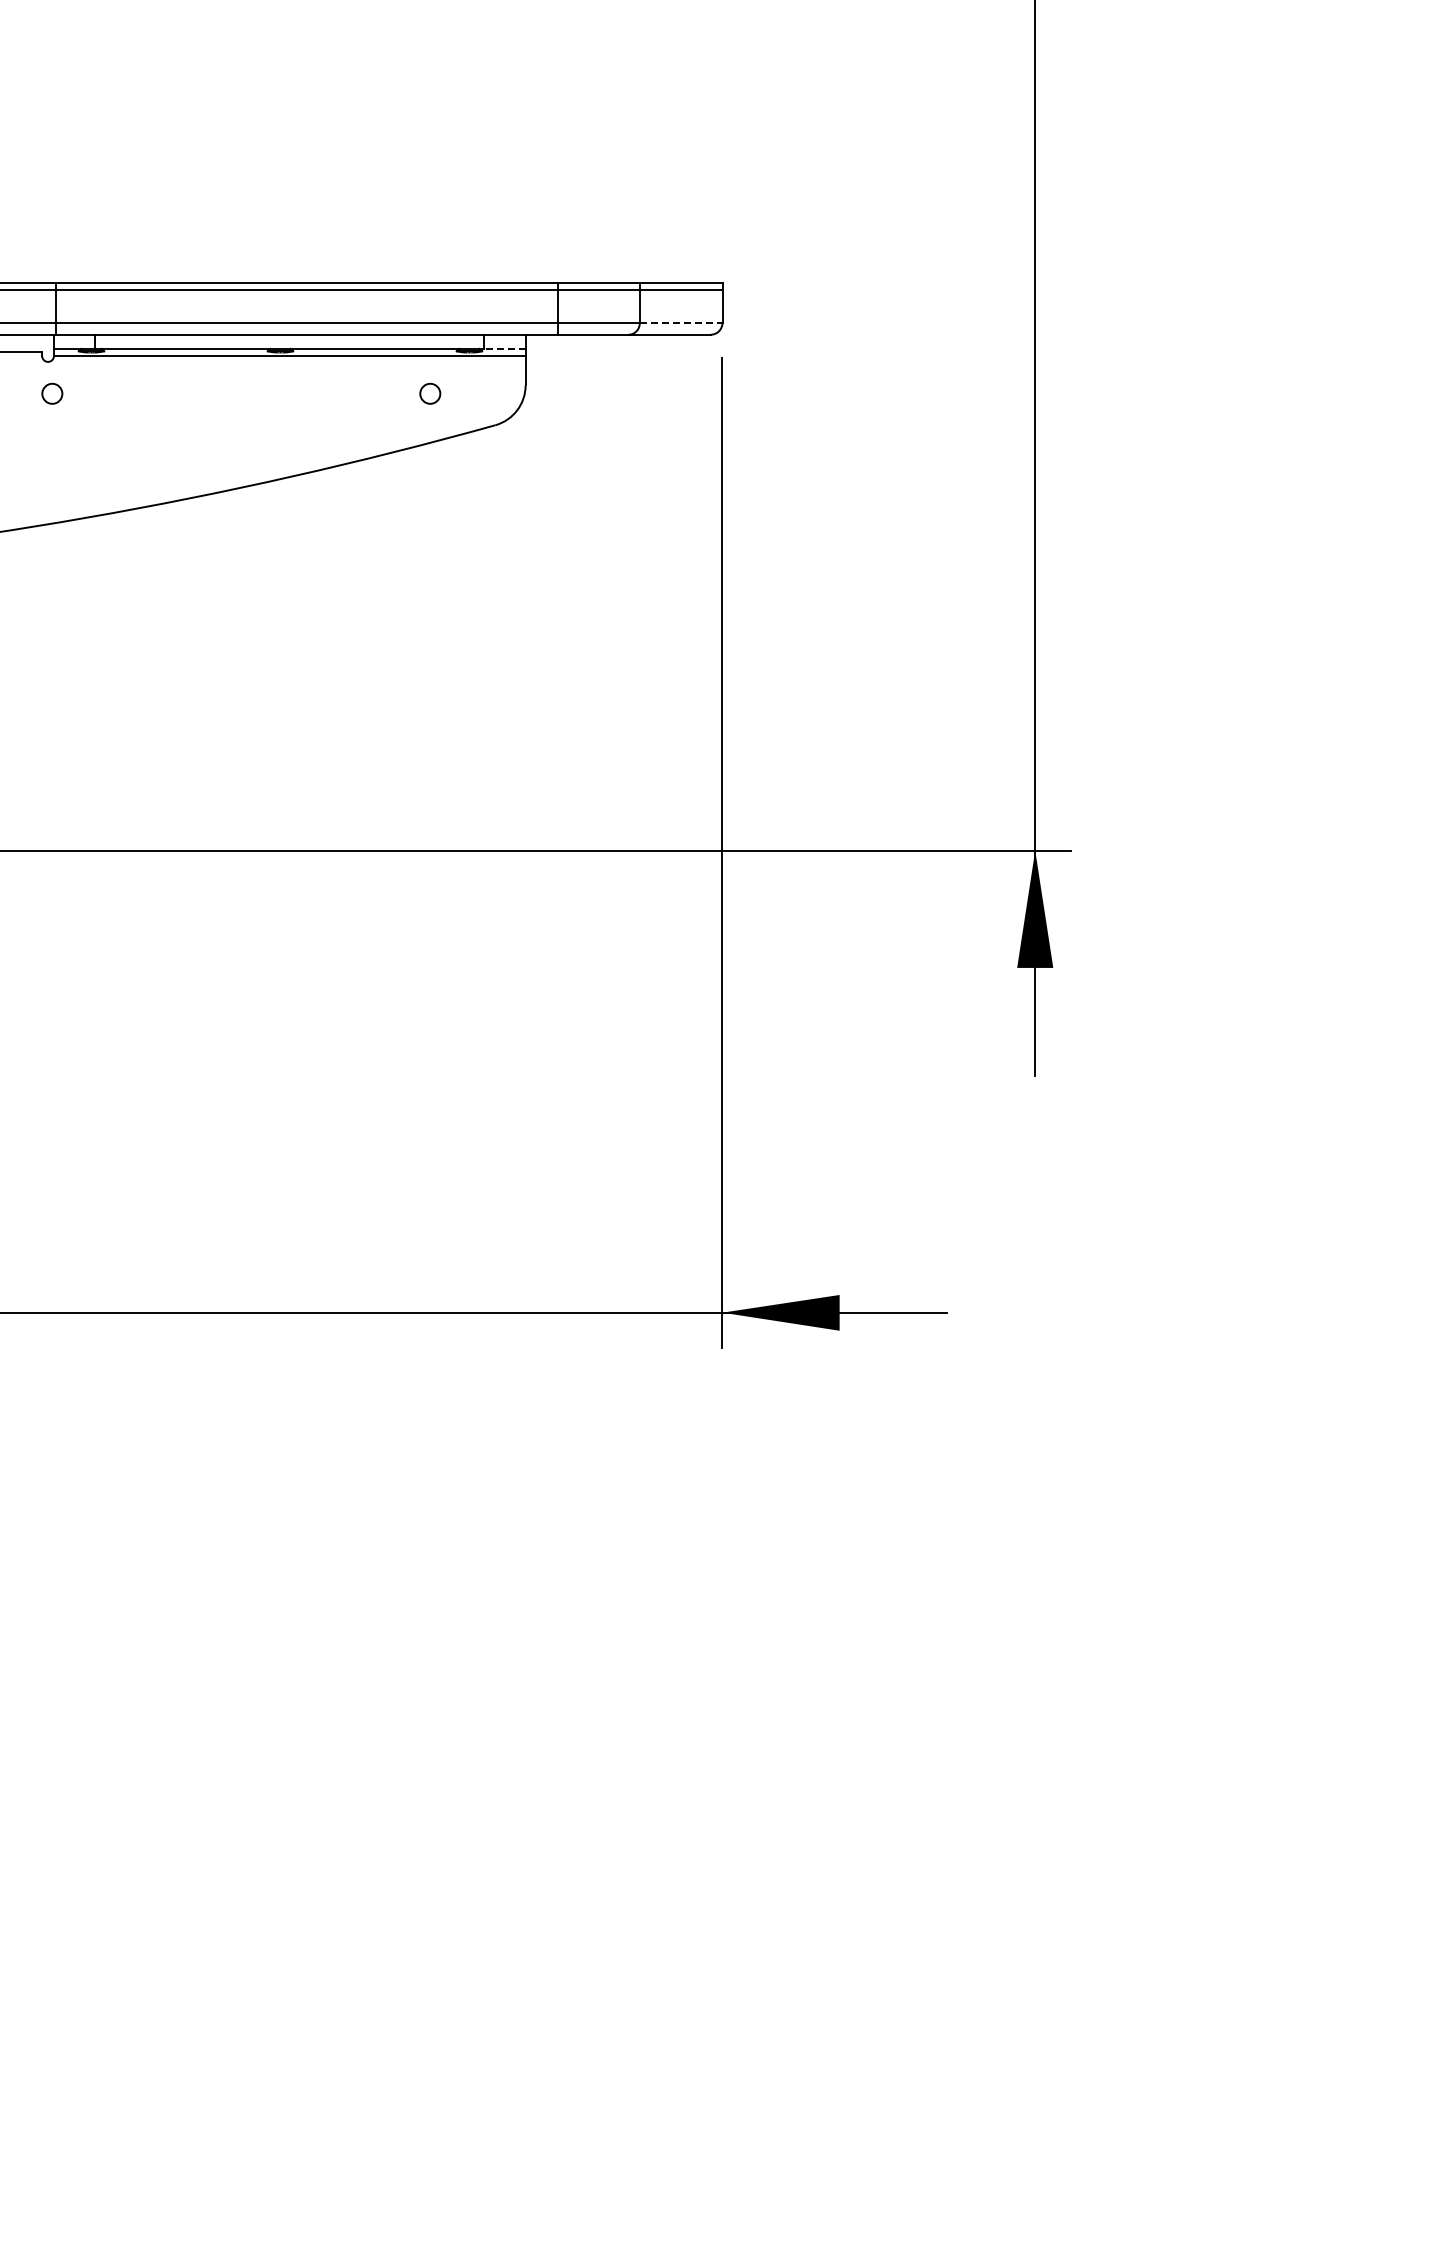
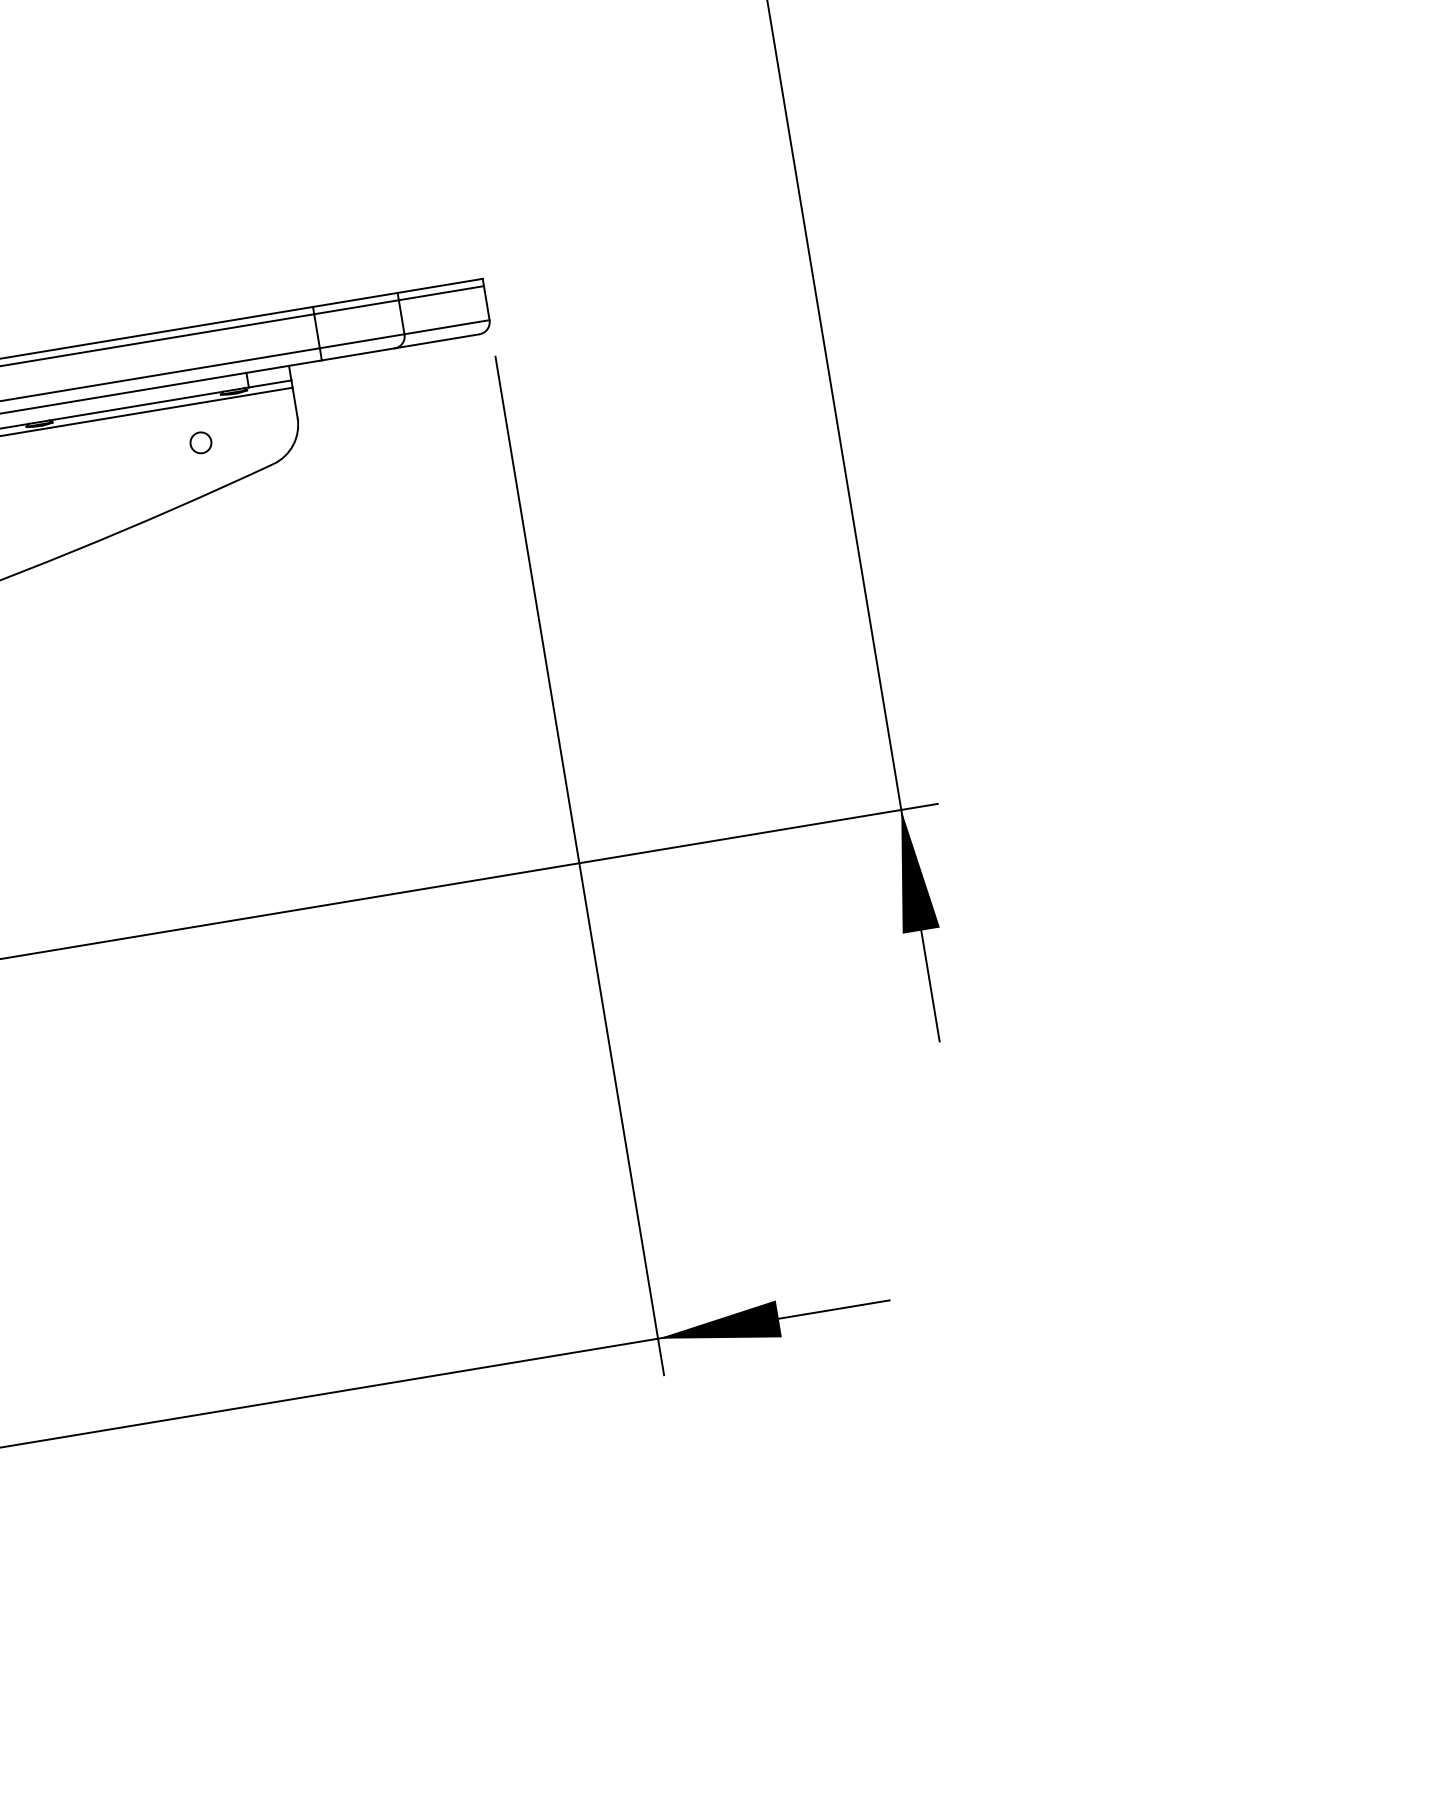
line: (681, 322) -> (447, 326), dashed -> solid
line: (504, 348) -> (269, 383), dashed -> solid

